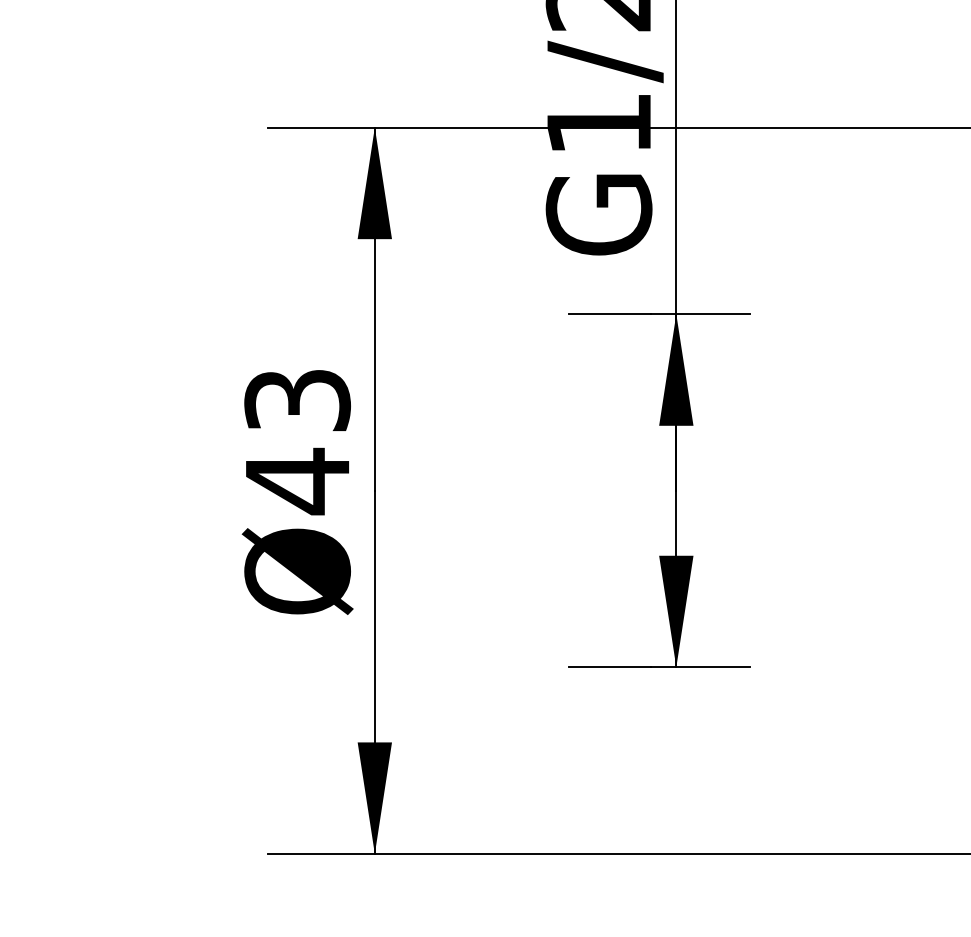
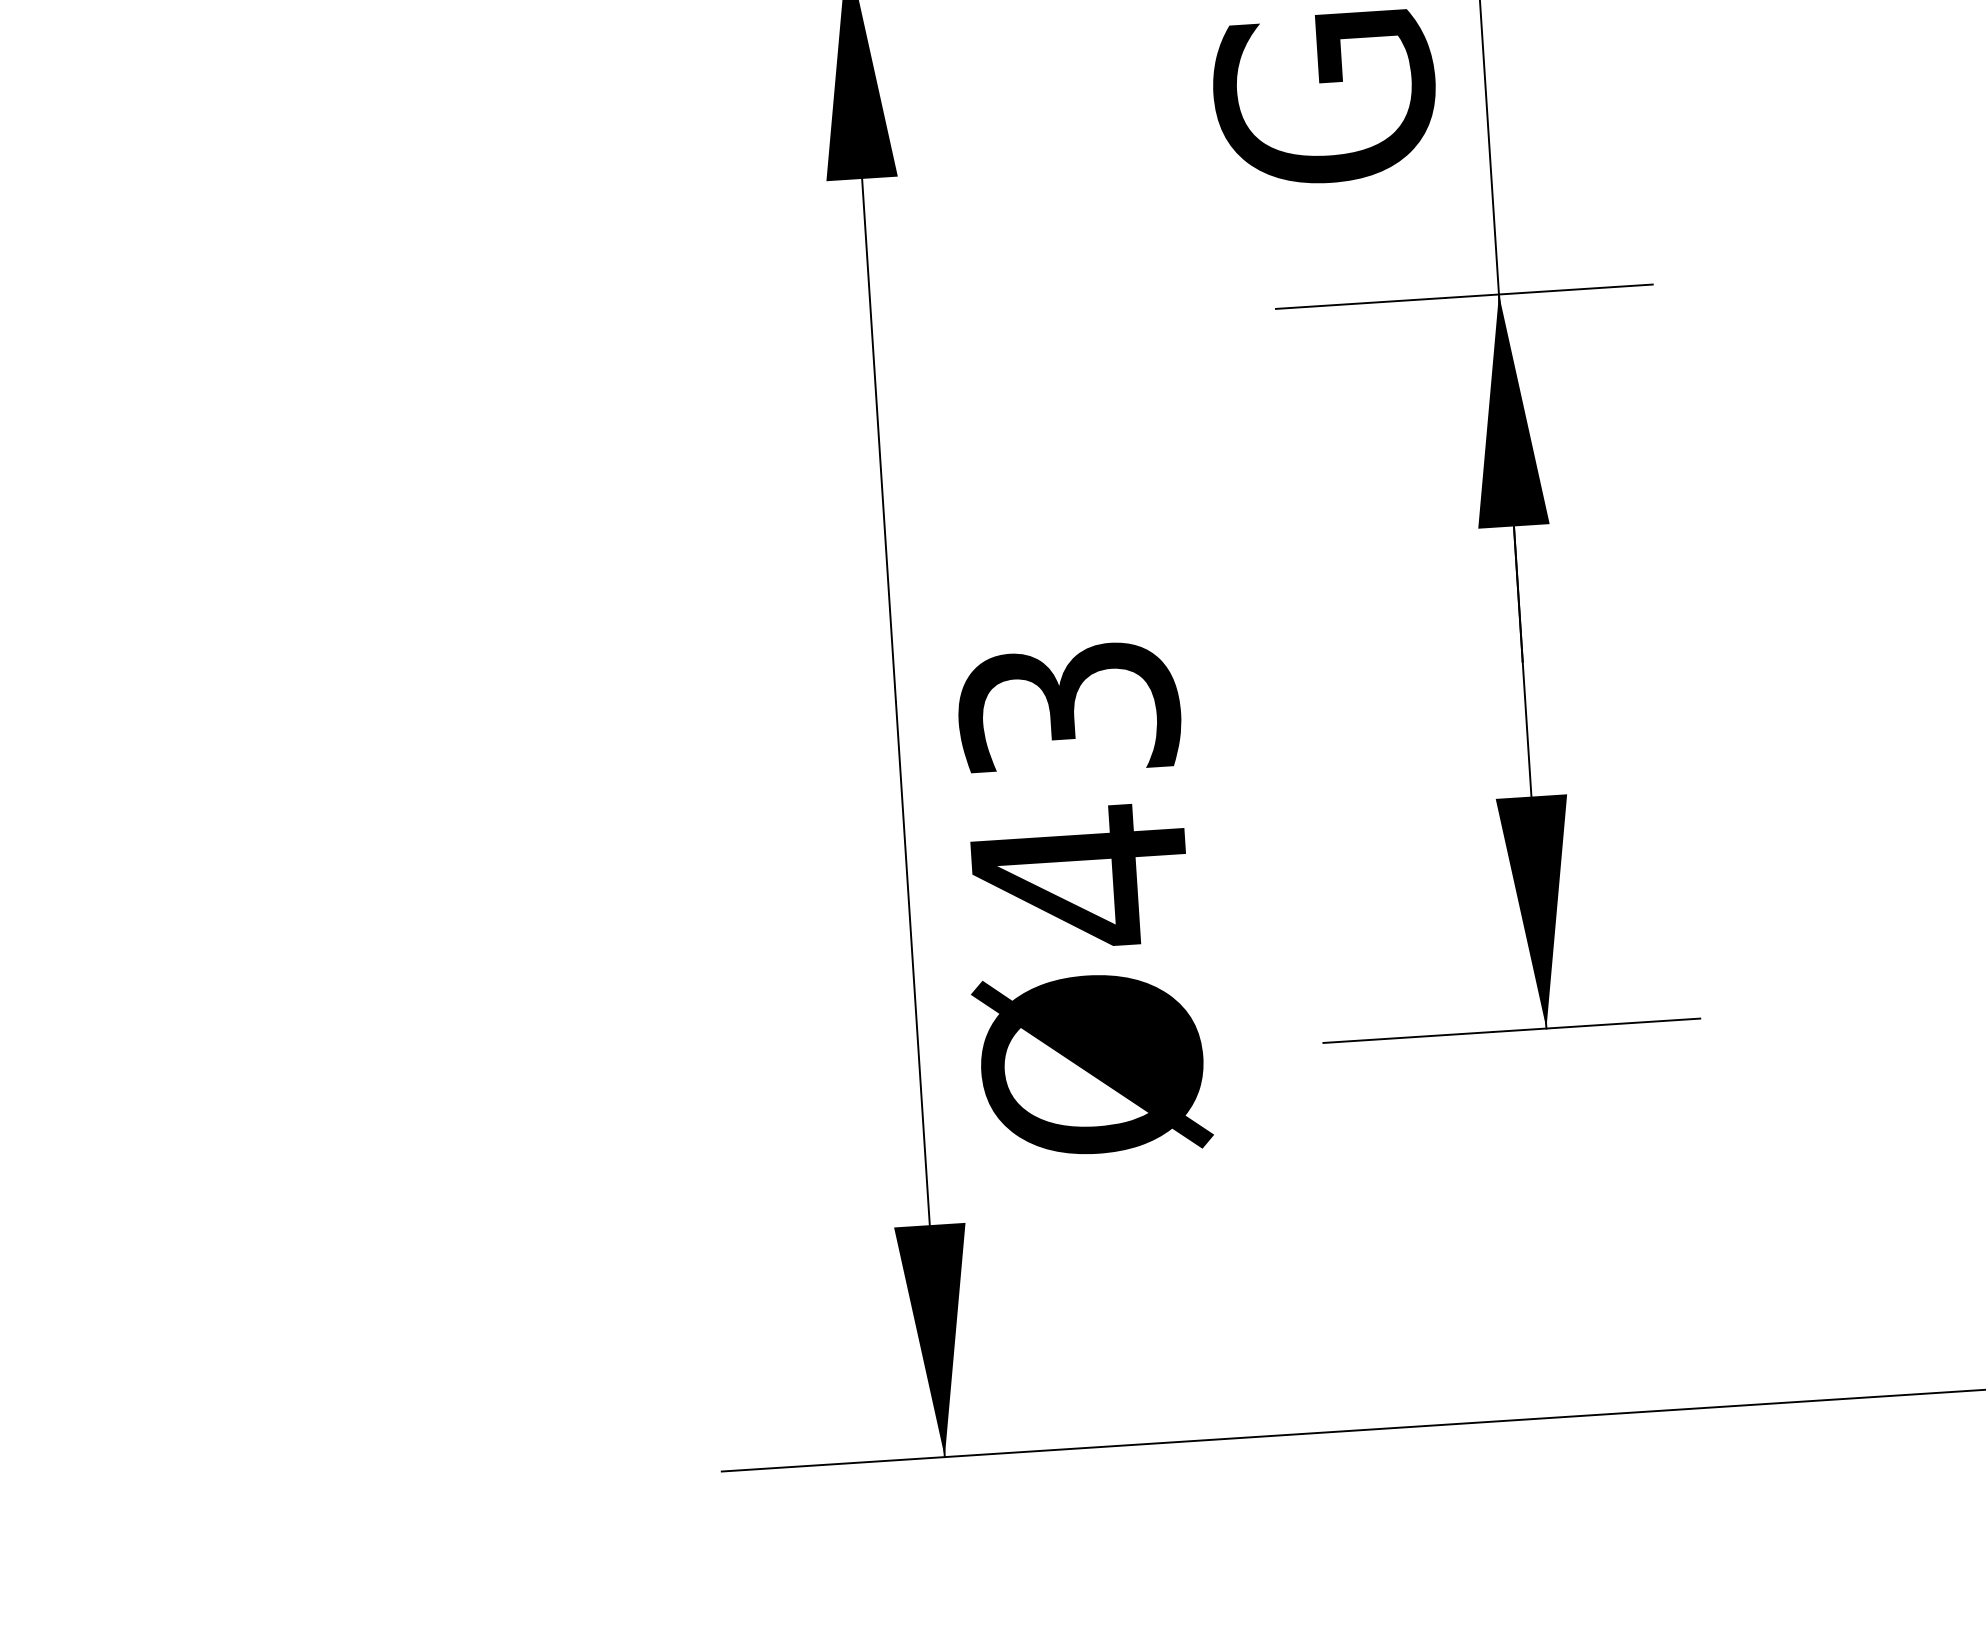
text: (297, 492) -> (1081, 900), moved

